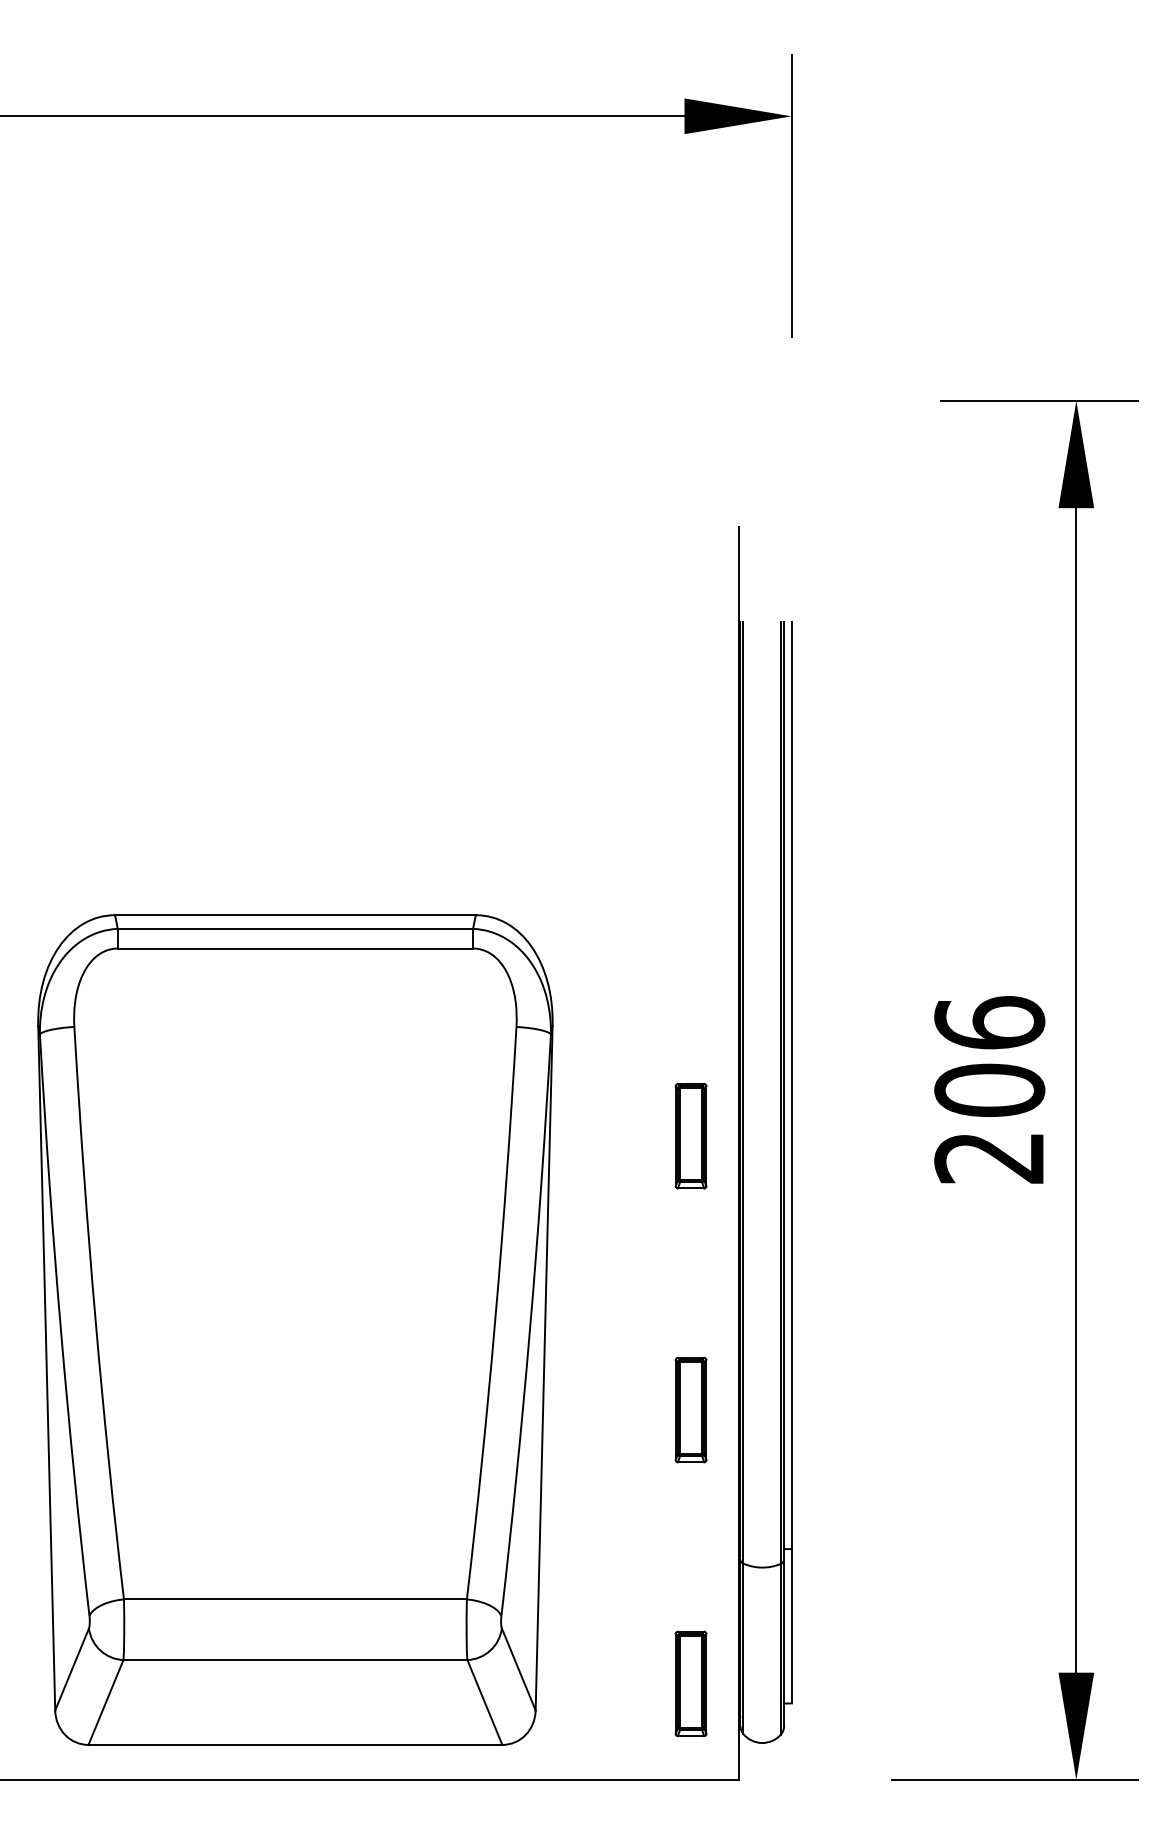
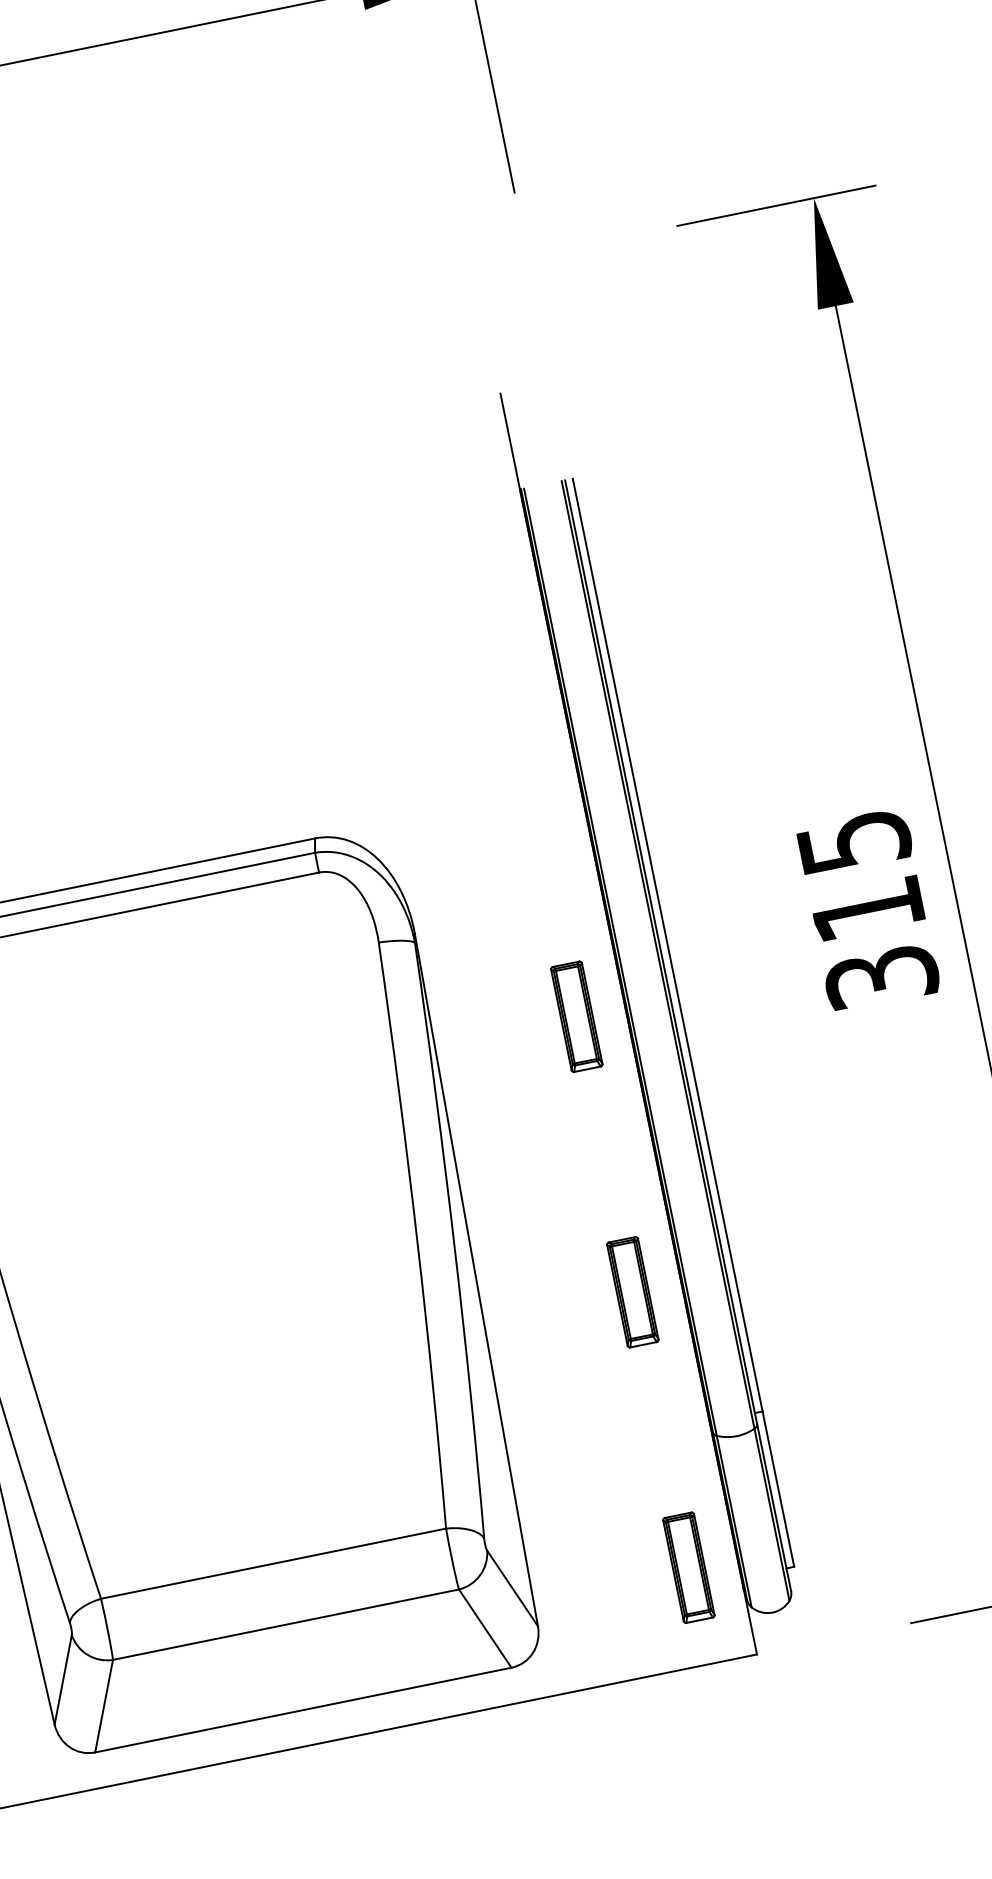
text: (989, 1089) -> (867, 908), 206 -> 315

